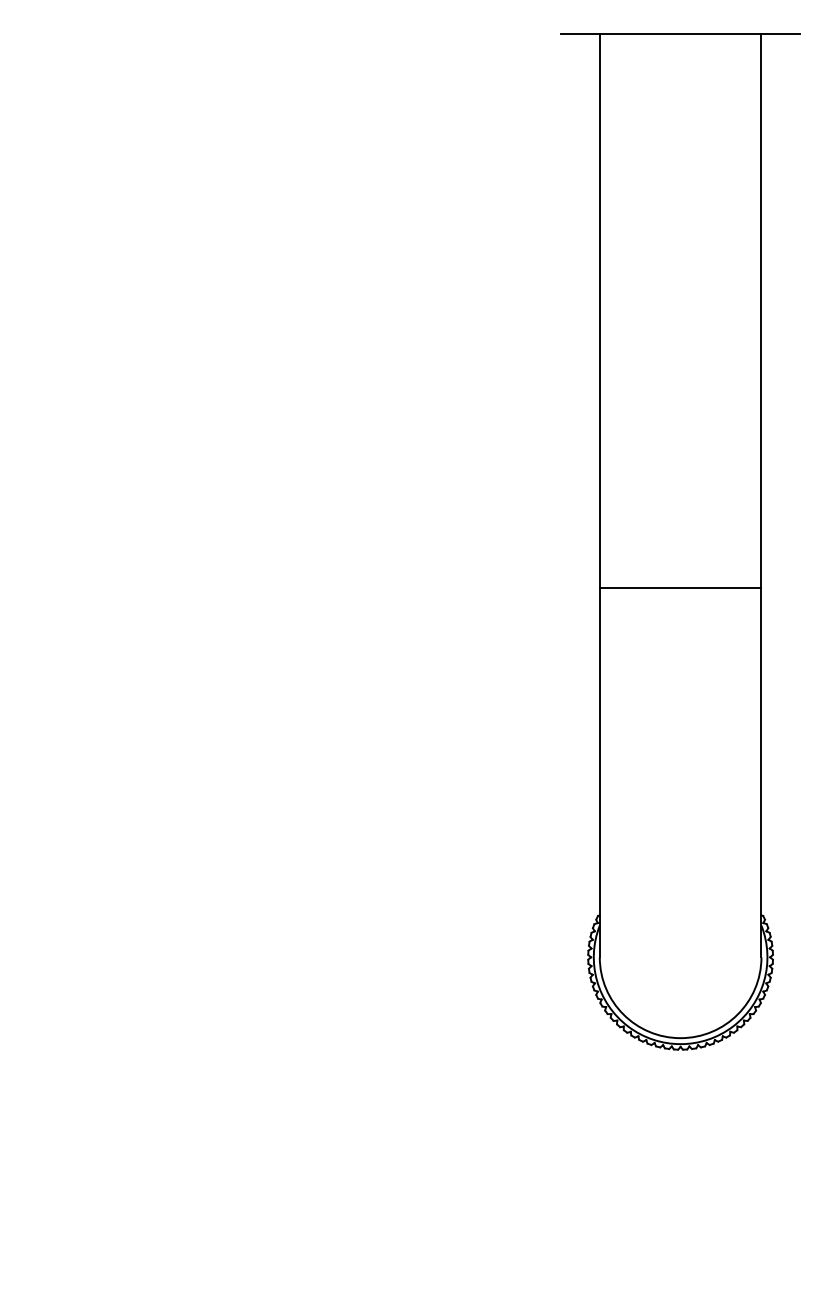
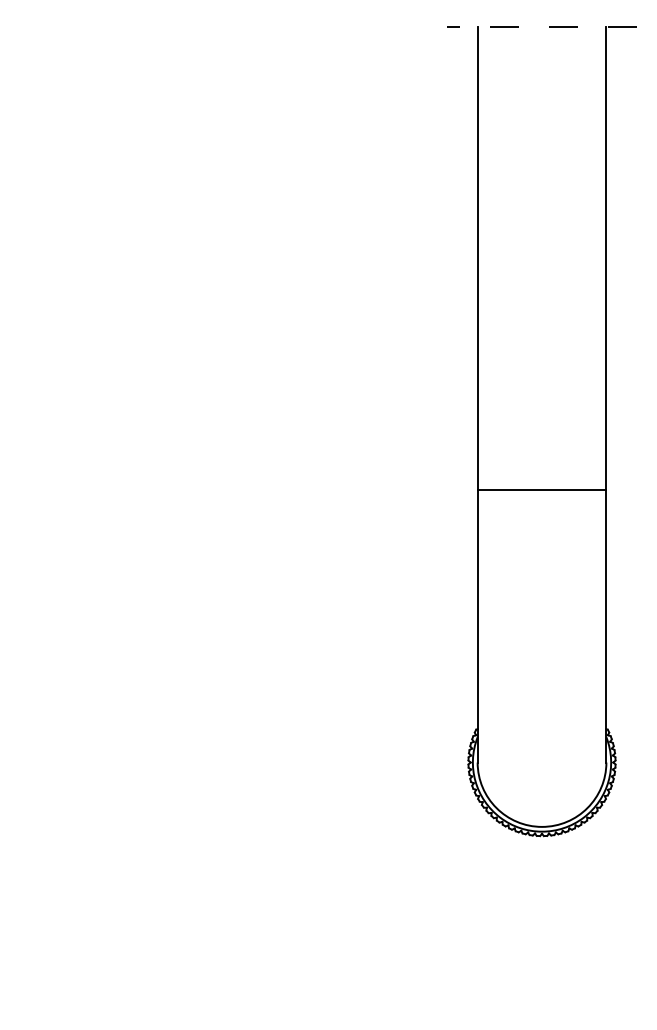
line: (681, 33) -> (542, 26), solid -> dashed
line: (679, 588) -> (541, 490), moved

